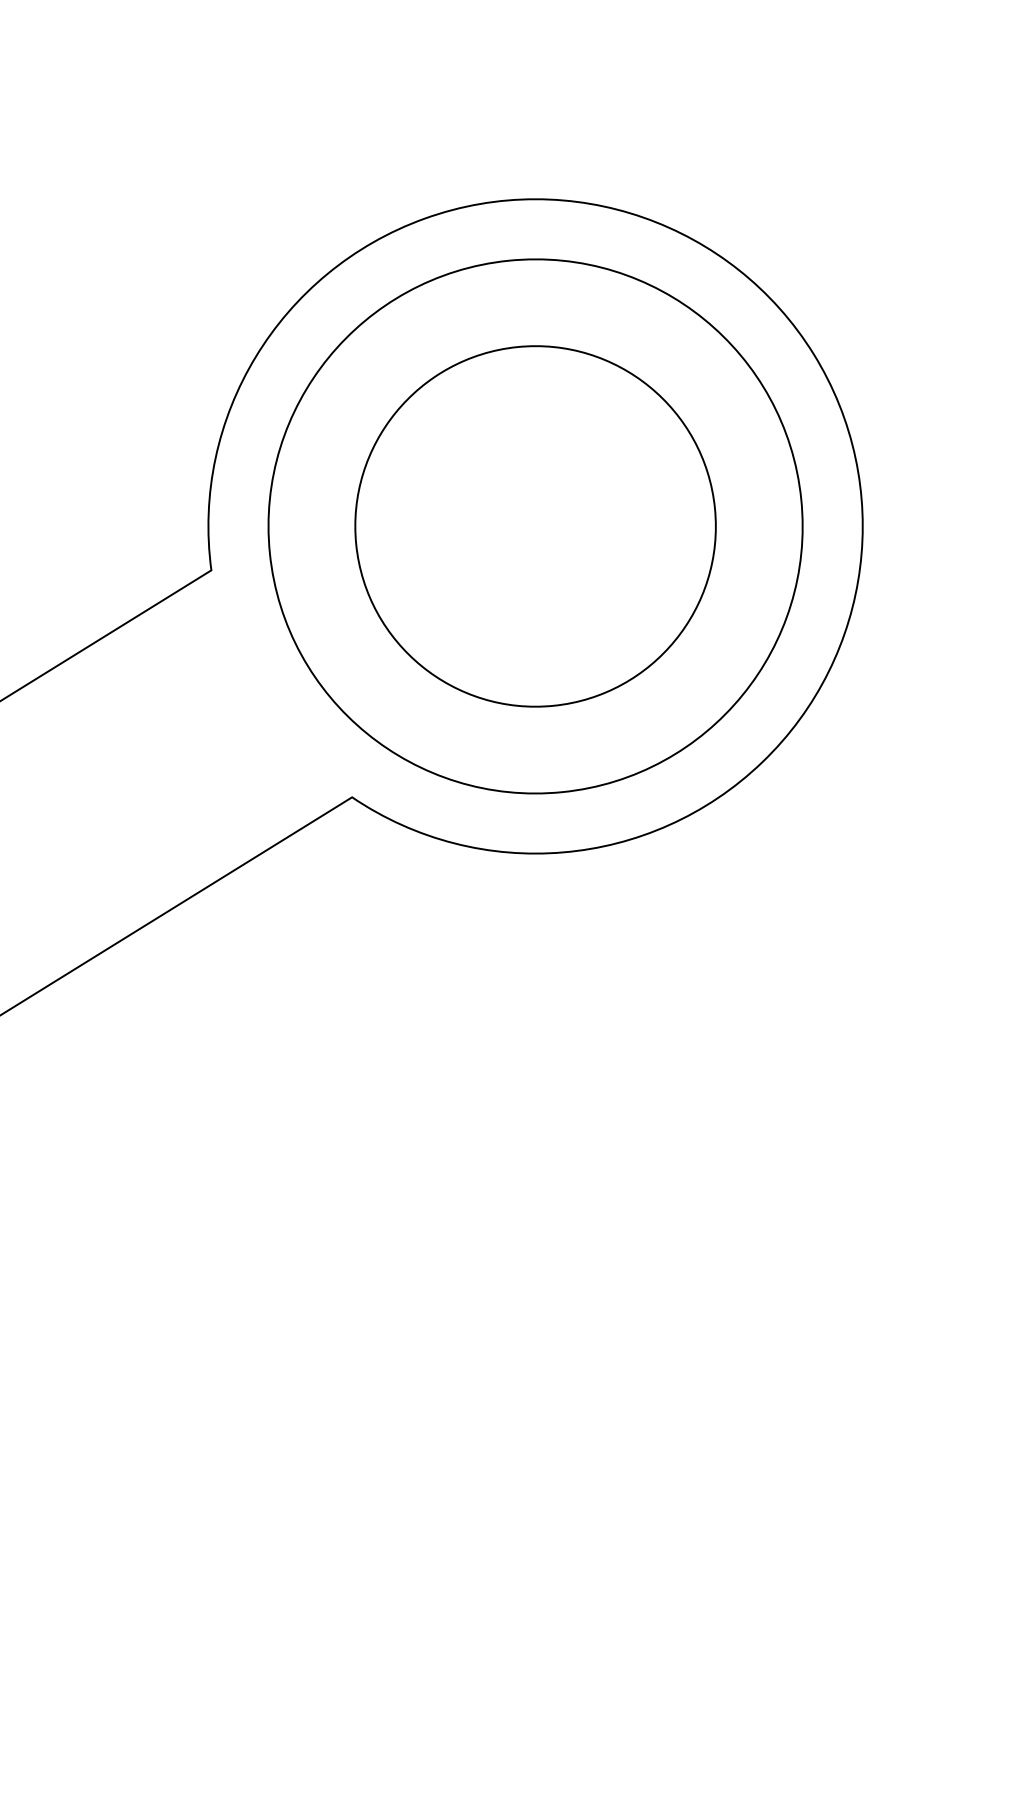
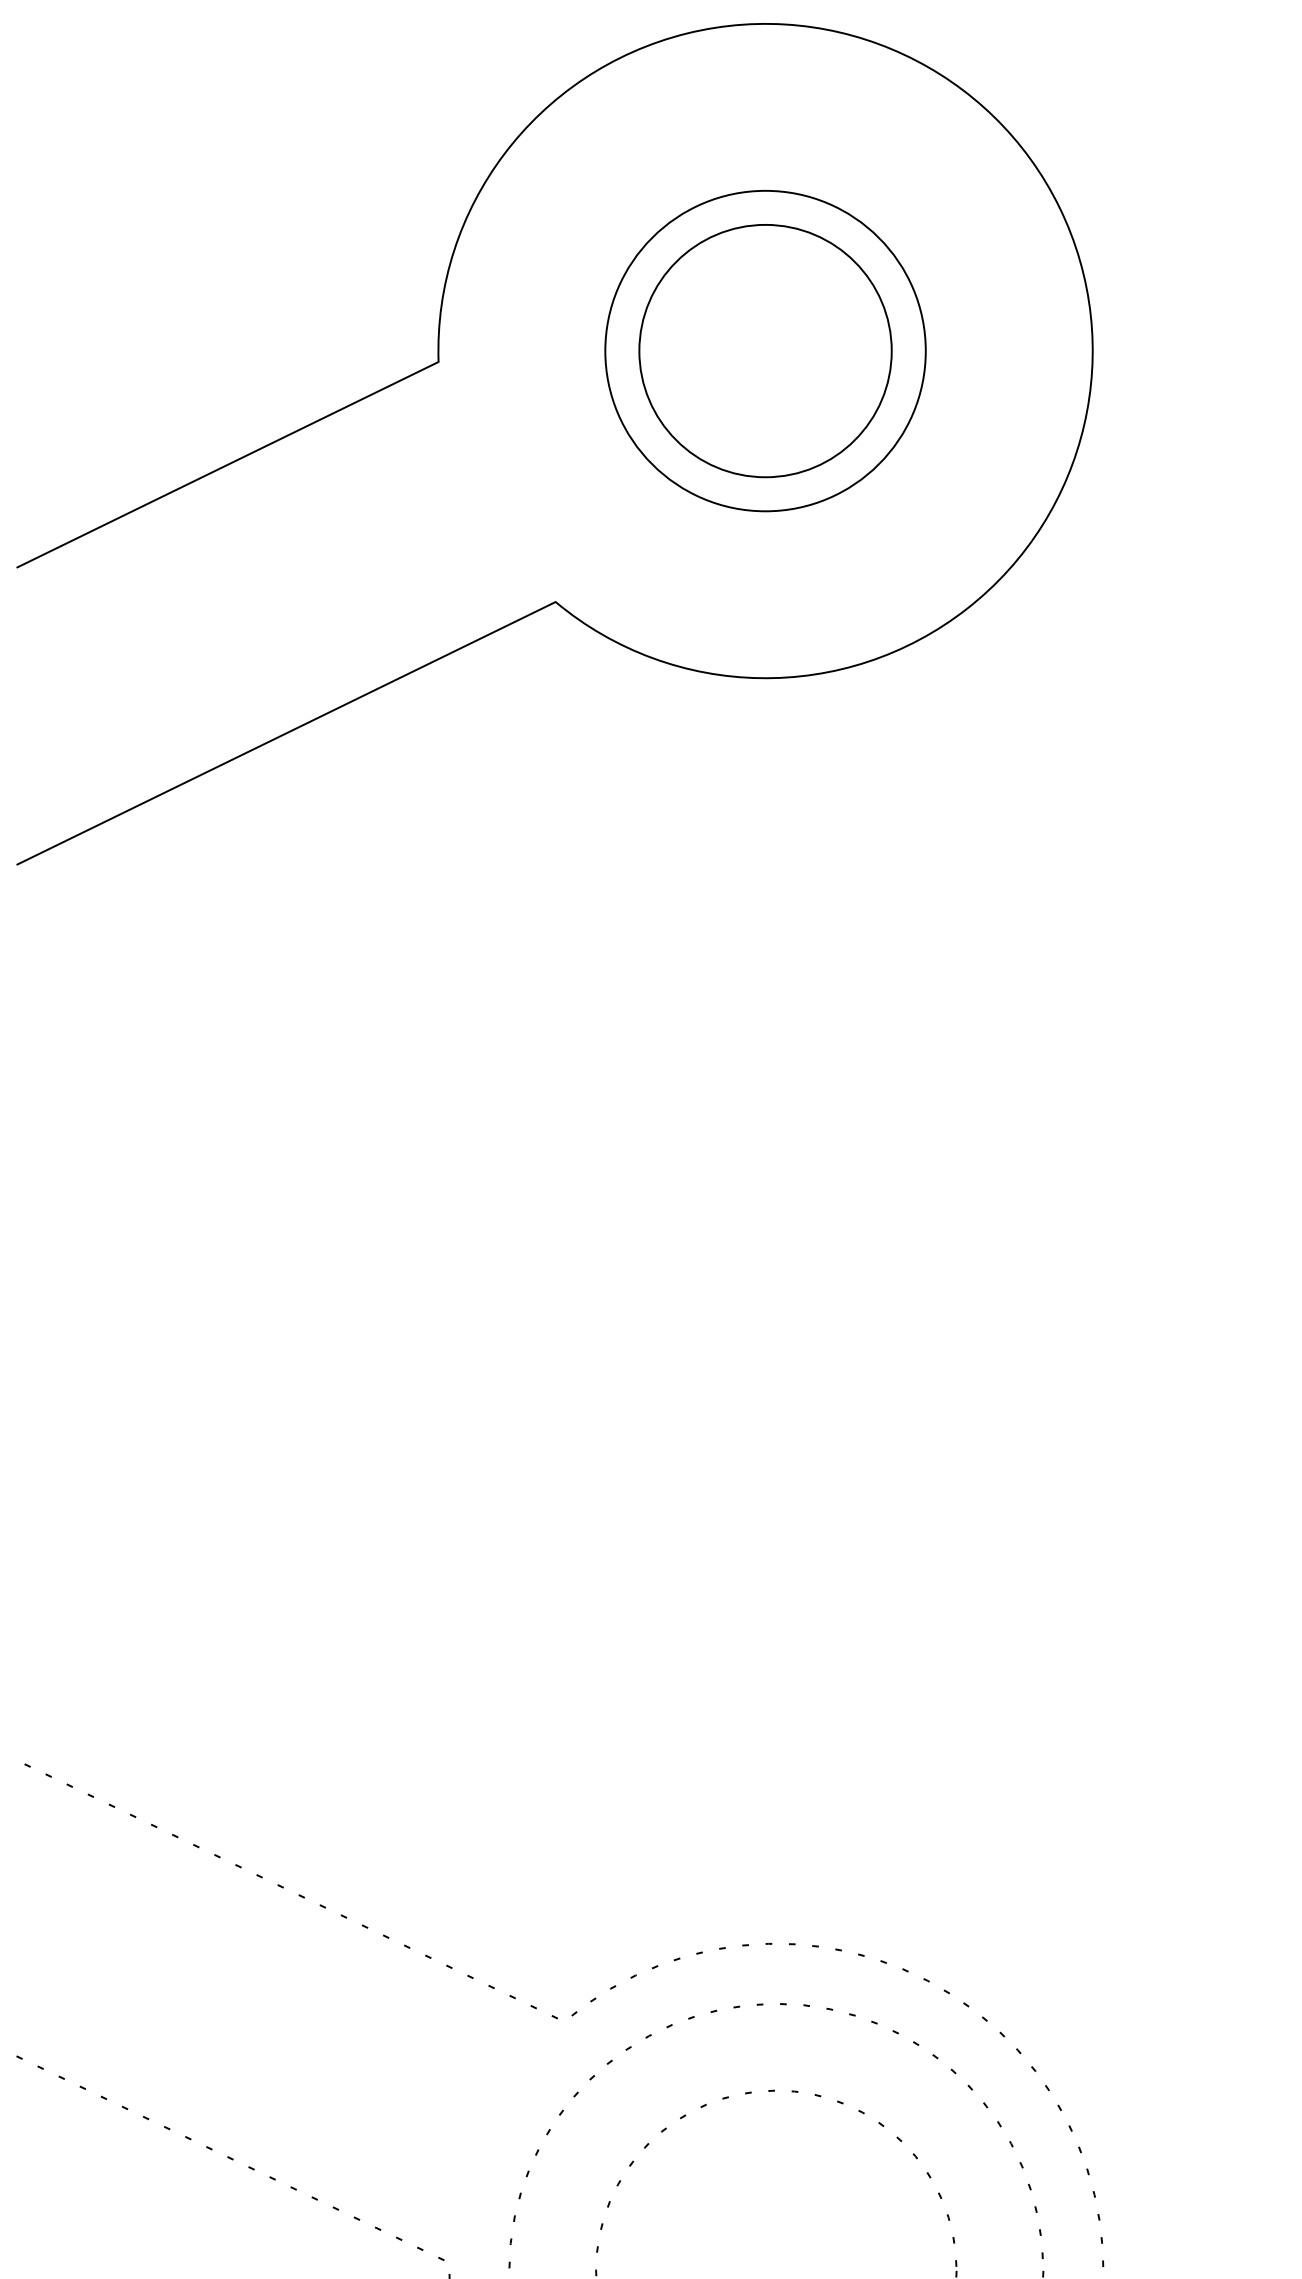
circle: (535, 525) -> (765, 350), size x0.7
circle: (535, 526) -> (765, 351), size x0.6

